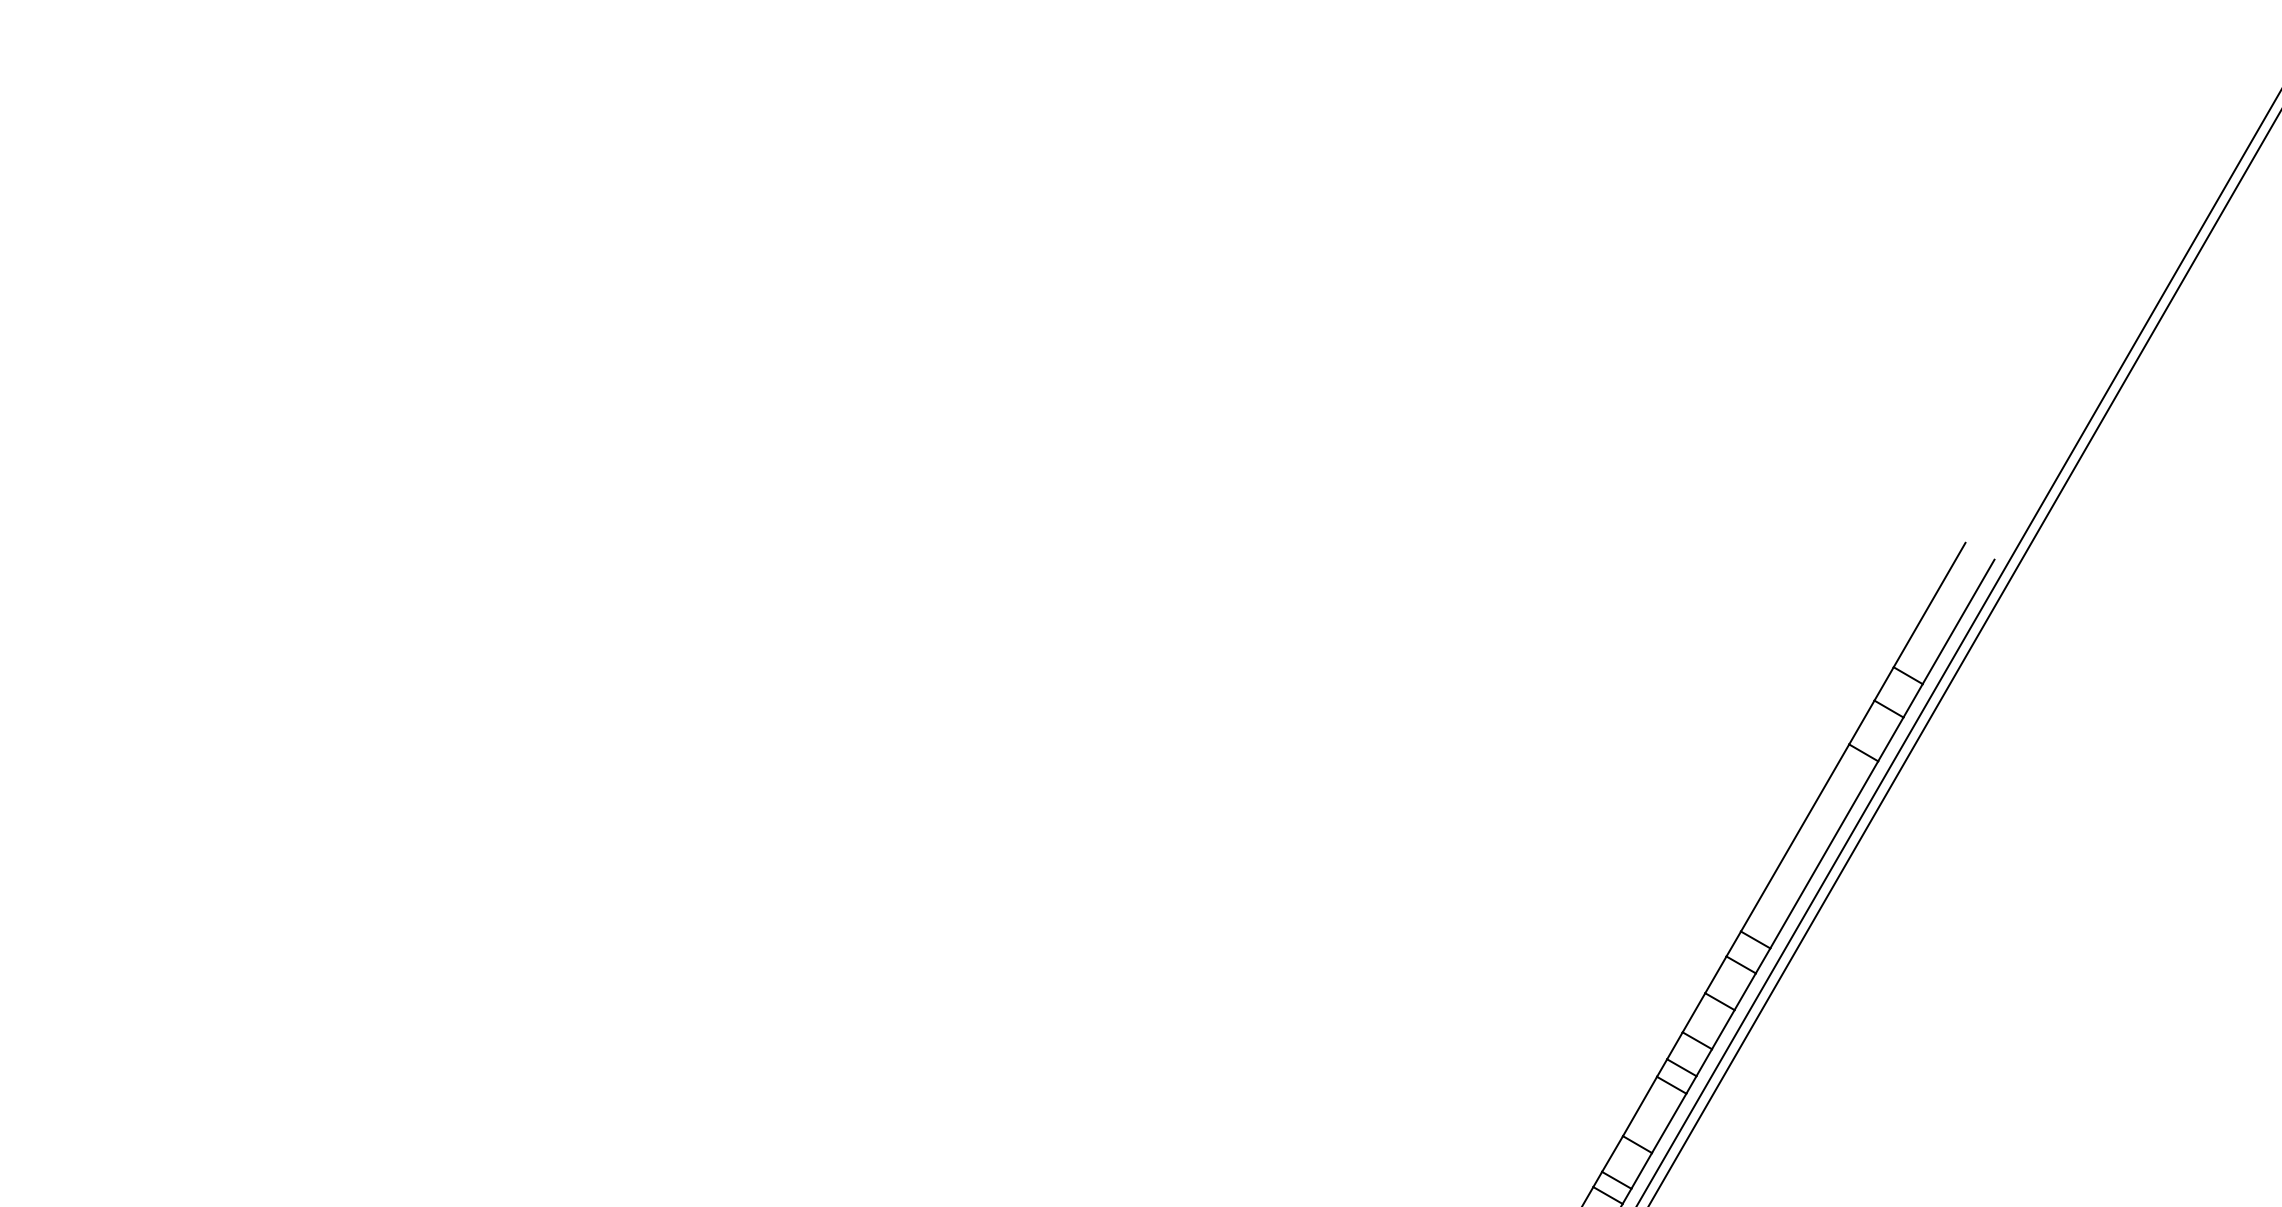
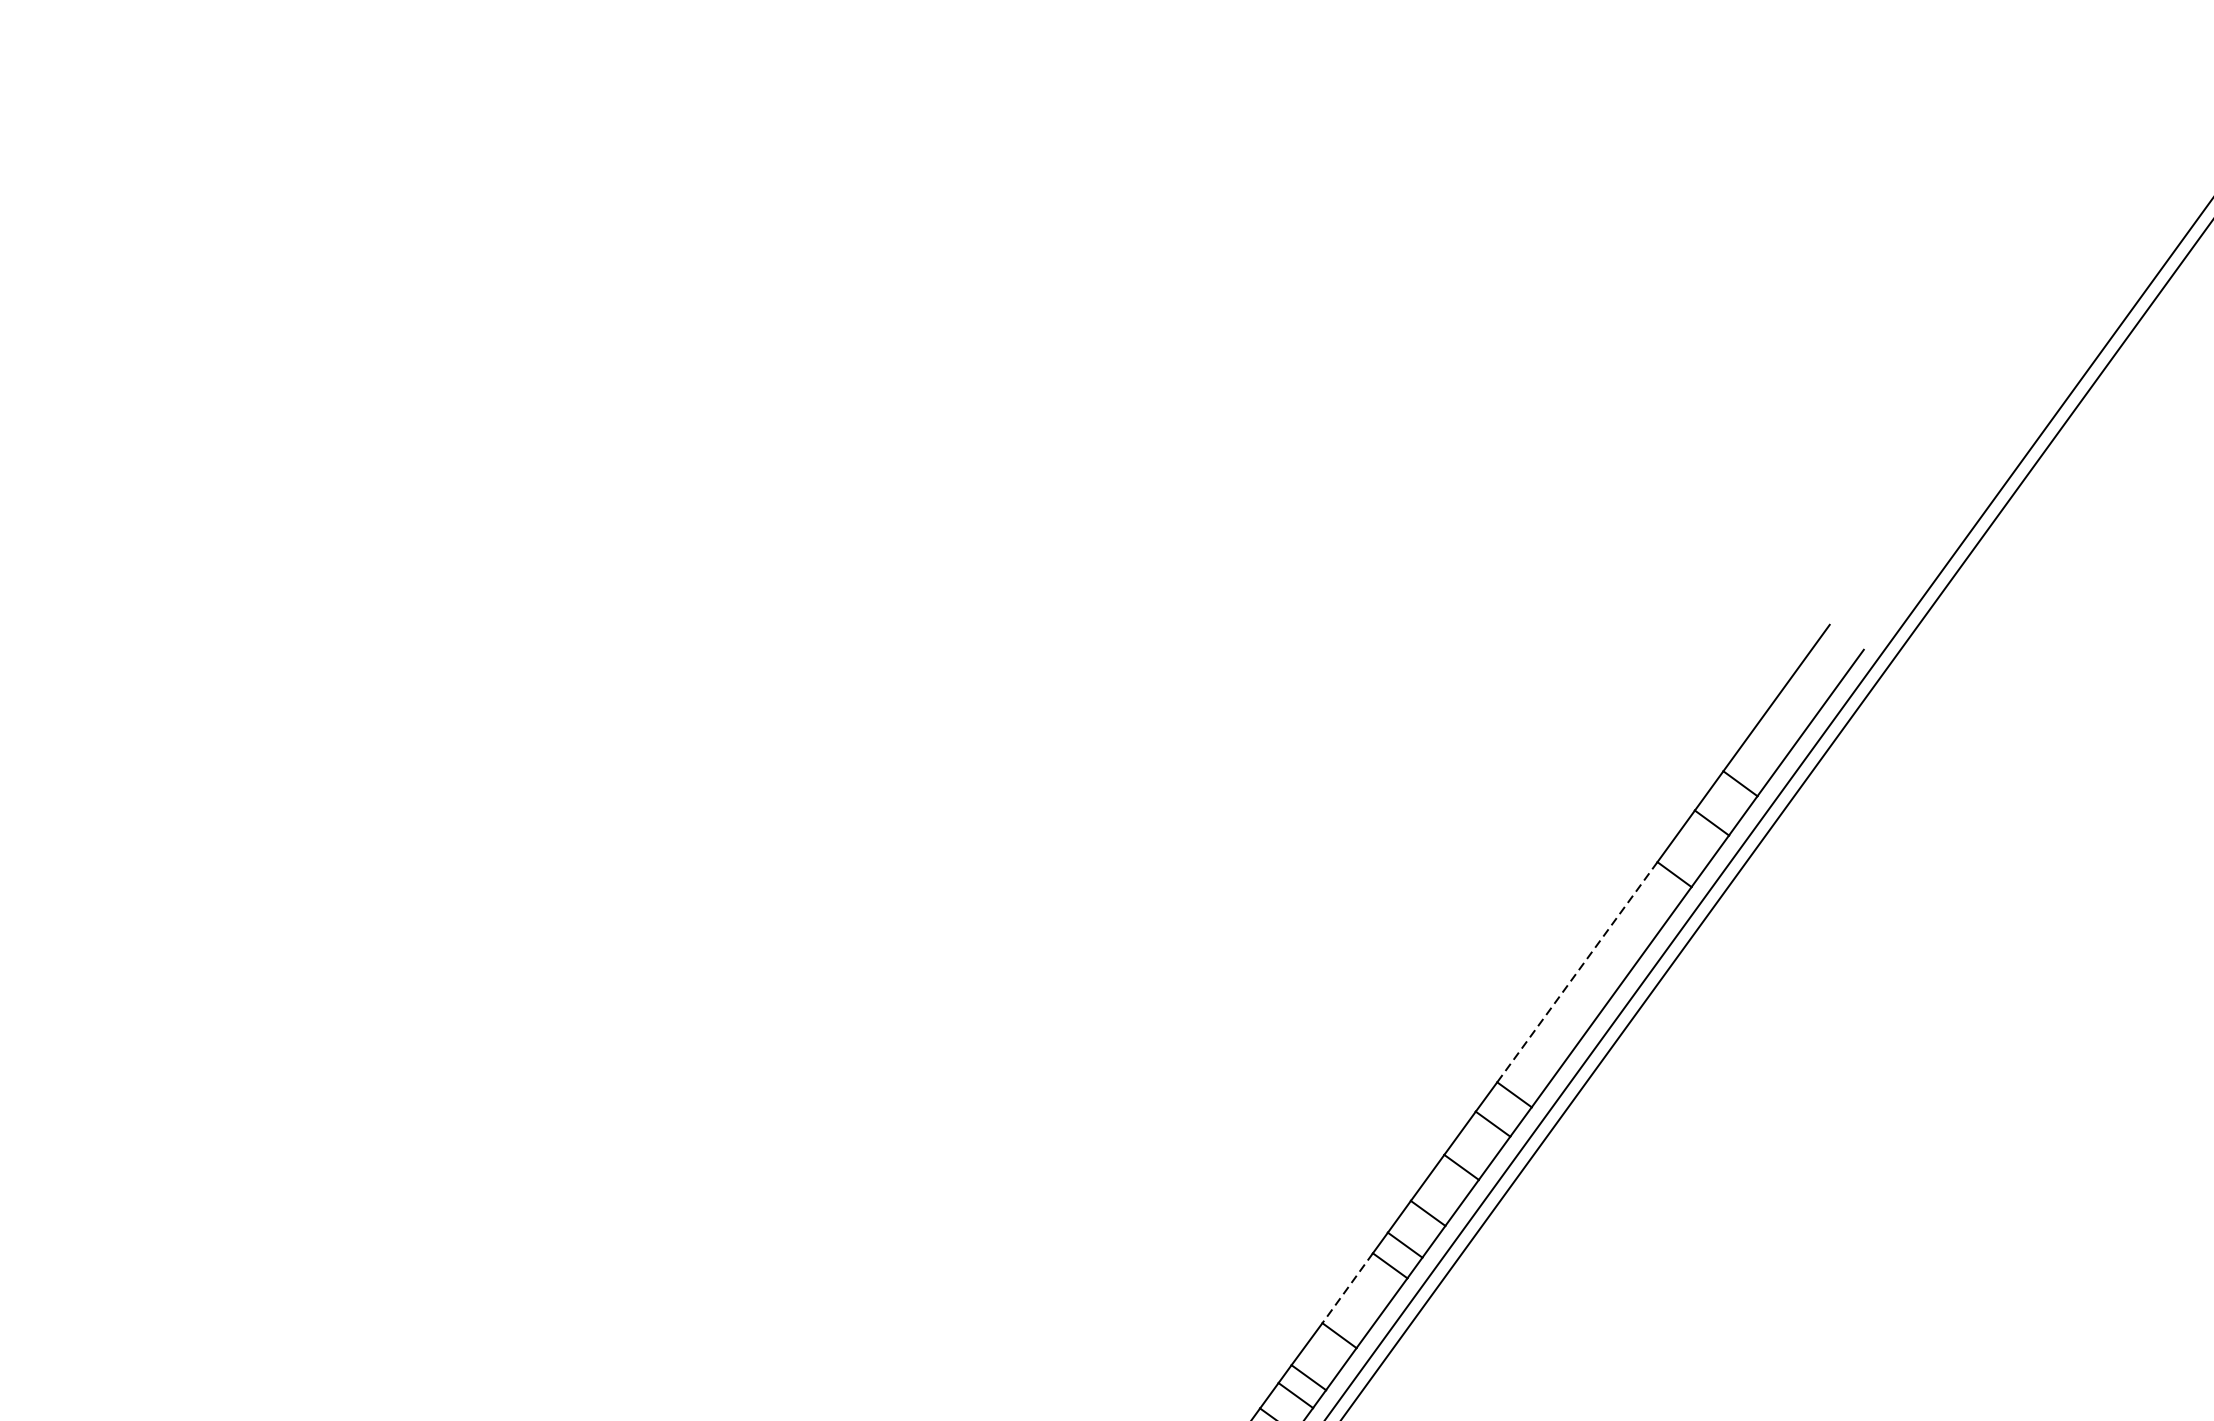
line: (1794, 838) -> (1576, 972), solid -> dashed
line: (1639, 1106) -> (1347, 1288), solid -> dashed

